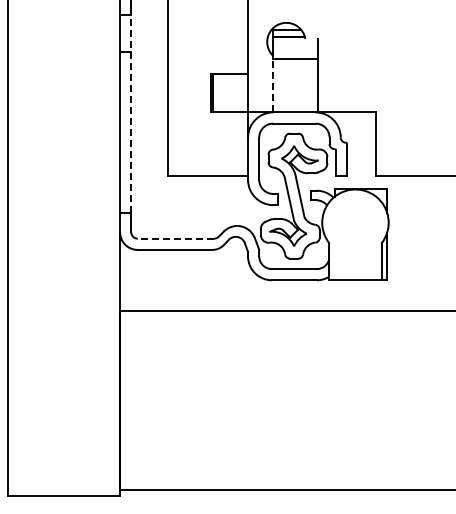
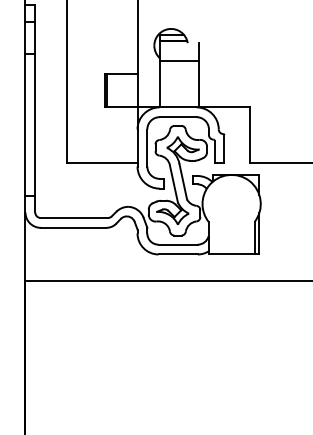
line: (273, 85) -> (159, 83), dashed -> solid
line: (131, 113) -> (35, 108), dashed -> solid
line: (175, 238) -> (73, 217), dashed -> solid

